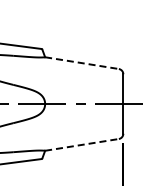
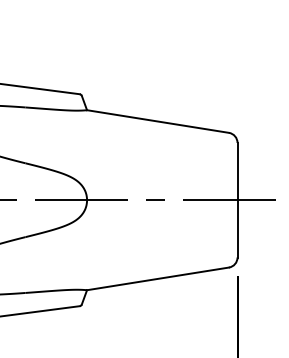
line: (82, 63) -> (158, 122), dashed -> solid
line: (82, 144) -> (158, 278), dashed -> solid

